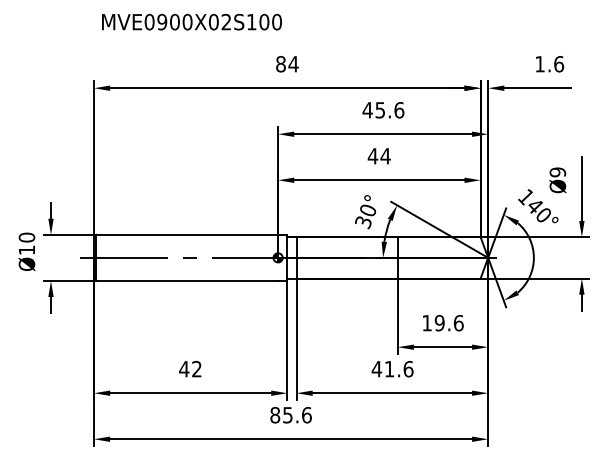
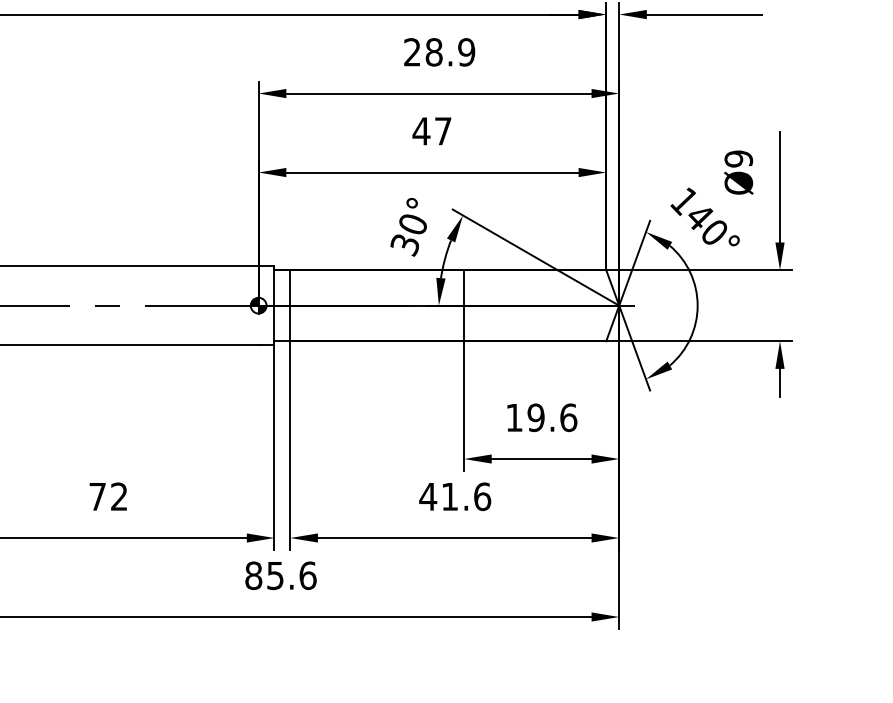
text: (383, 110) -> (439, 52), 45.6 -> 28.9
text: (385, 156) -> (442, 131), 44 -> 47
text: (184, 369) -> (97, 497), 42 -> 72

